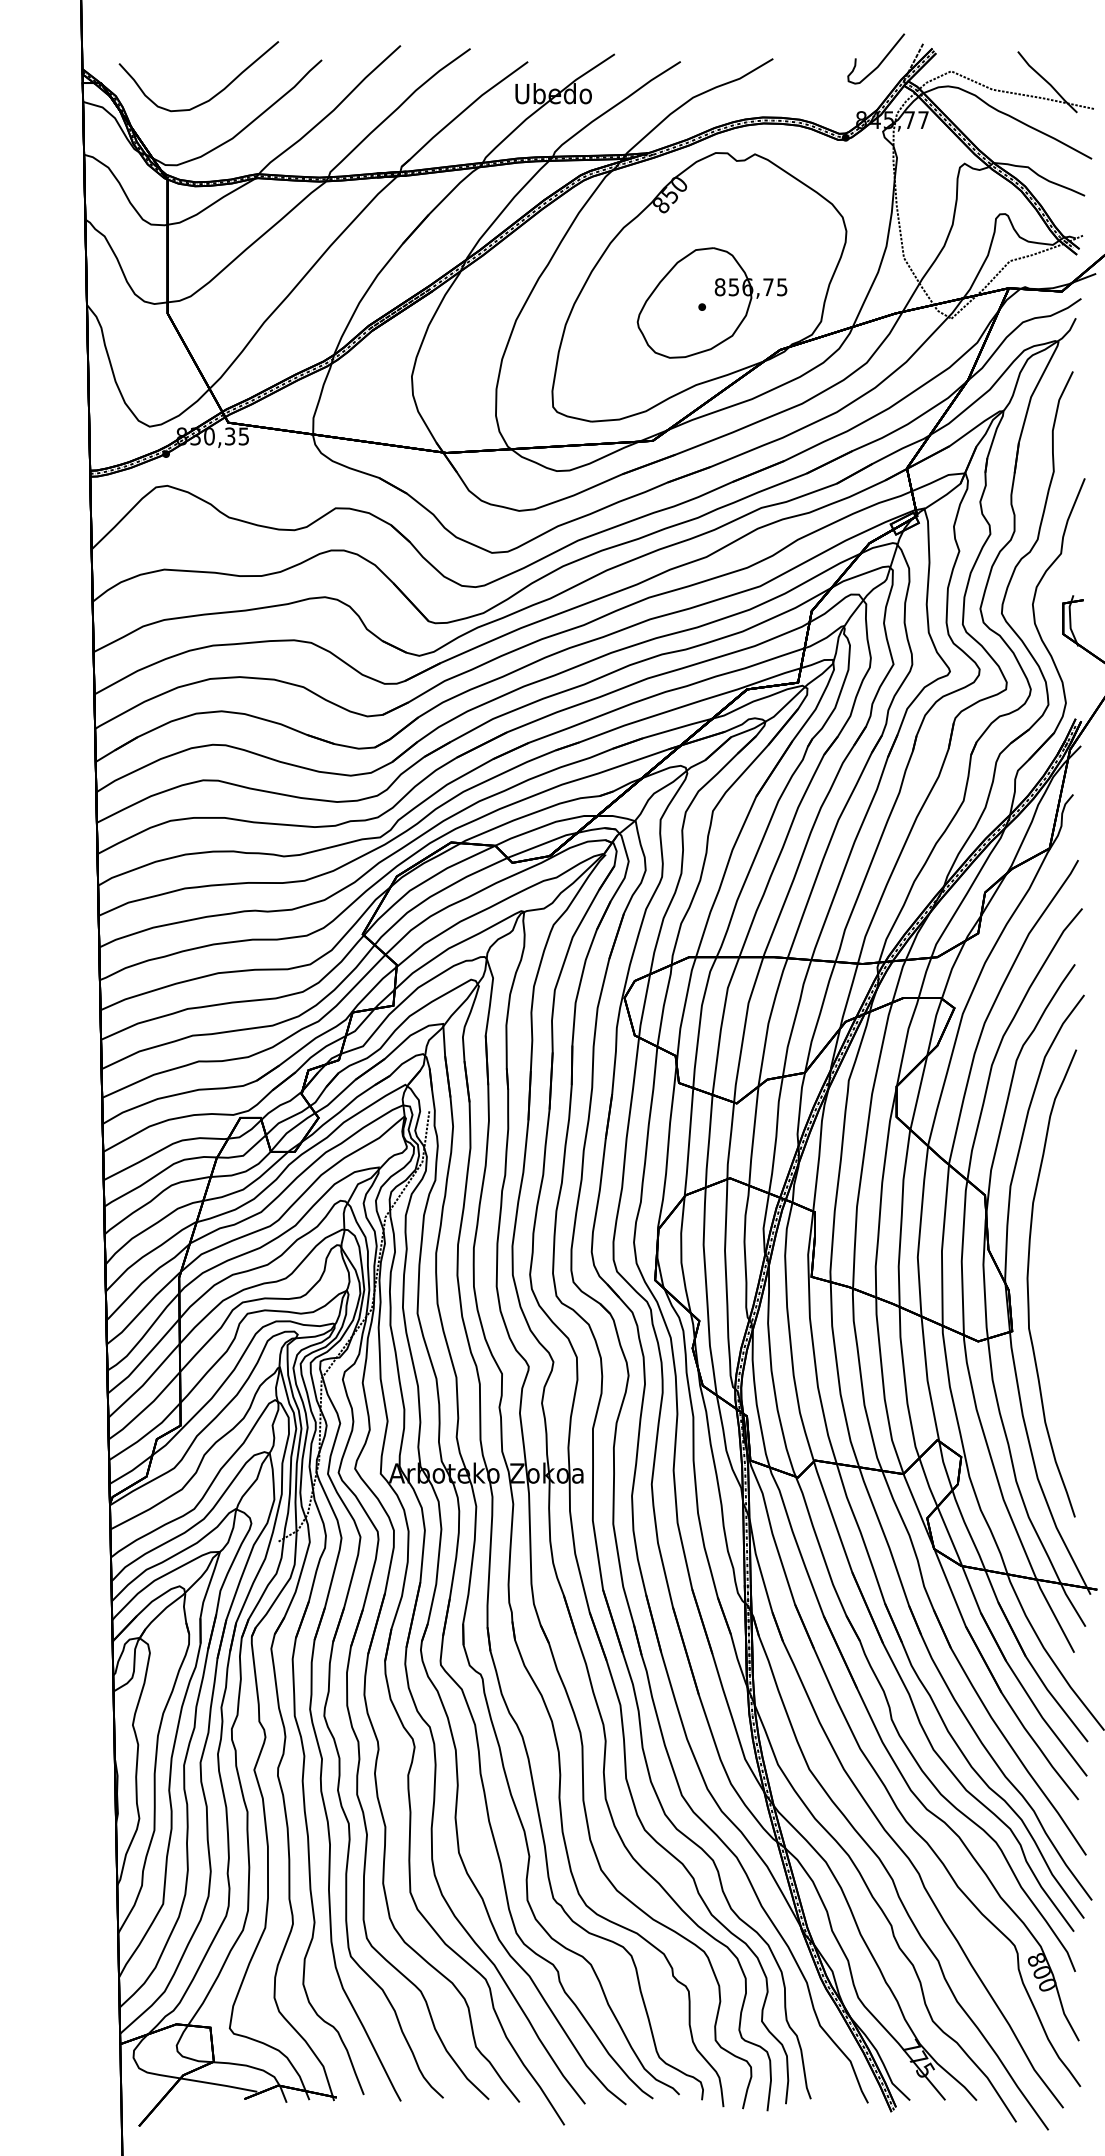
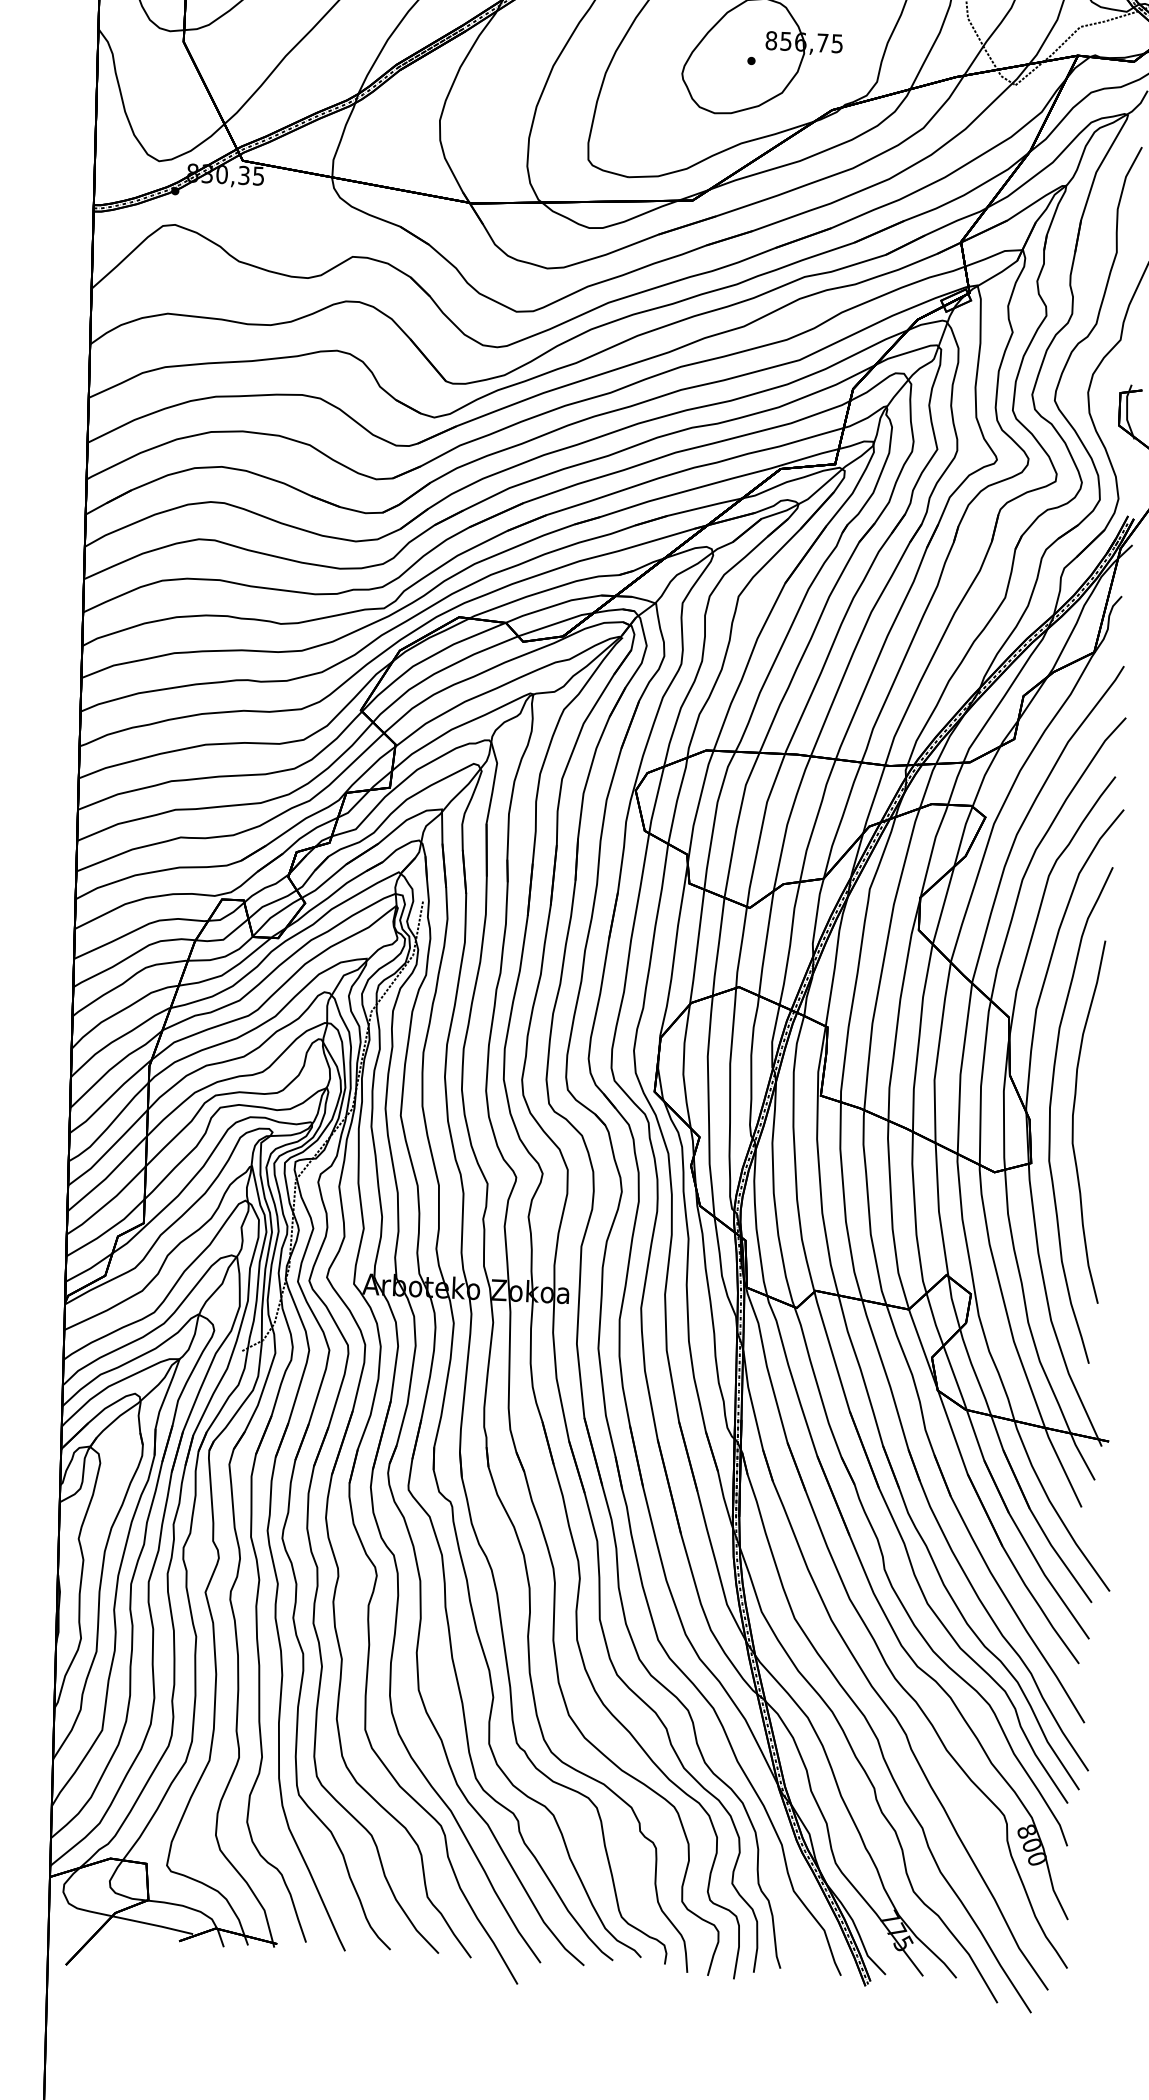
curve: (1050, 1289) -> (1073, 1120), added

